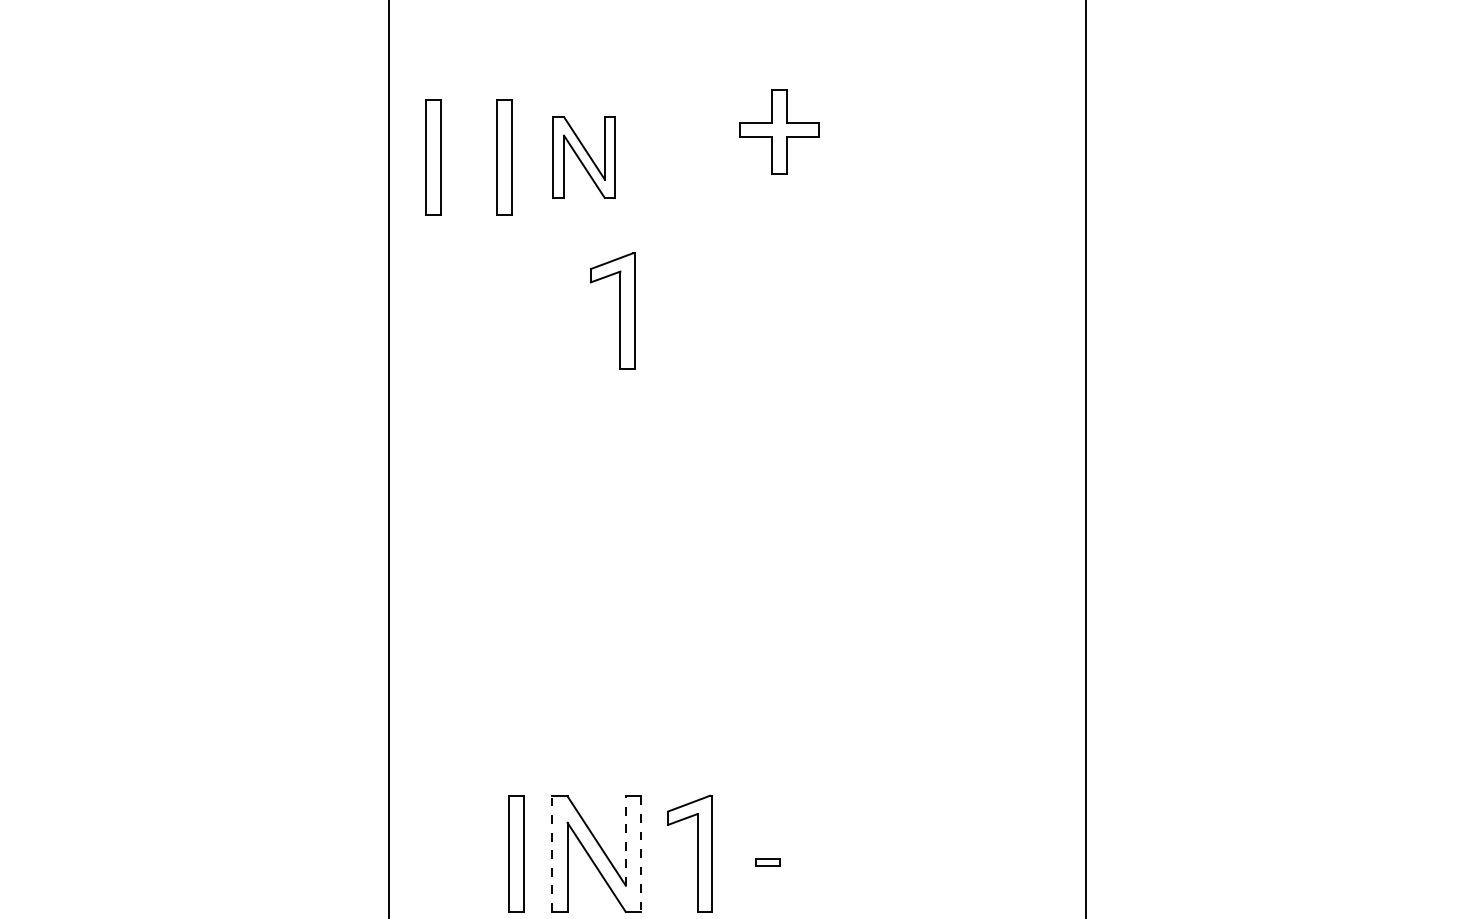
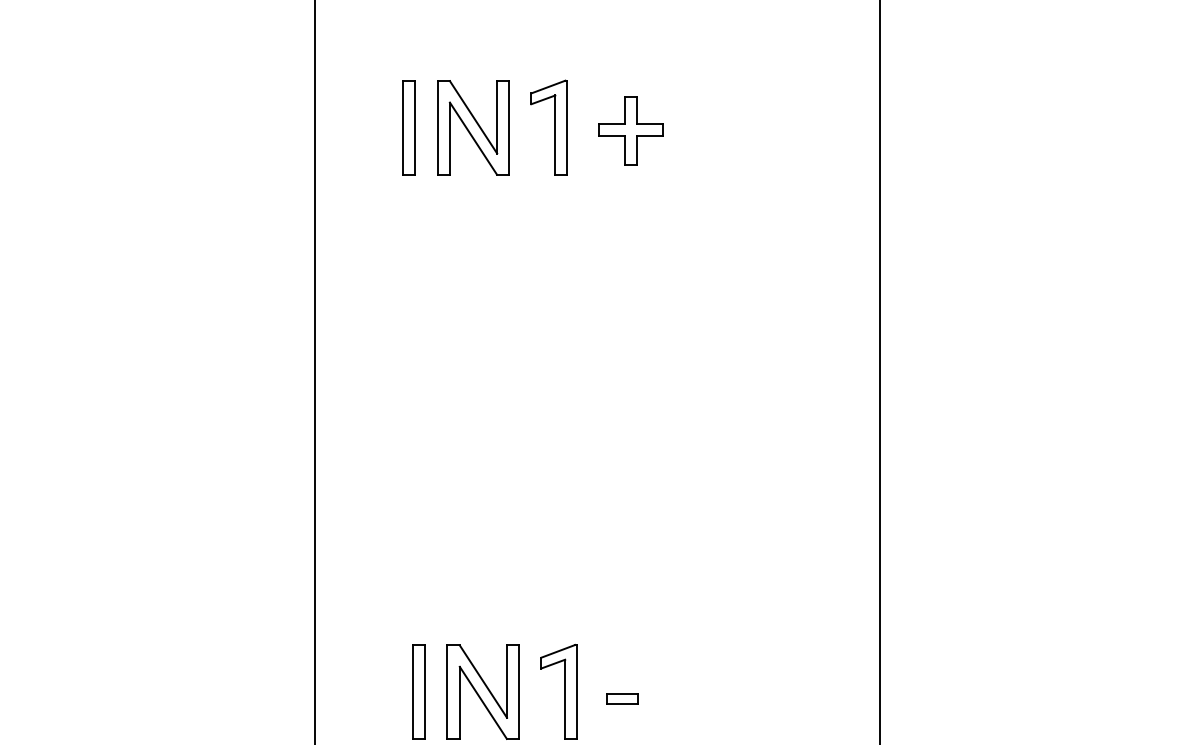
part: (779, 131) -> (631, 131), moved
part: (433, 157) -> (351, 127), removed
part: (584, 157) -> (473, 127), size x1.43
part: (619, 310) -> (554, 127), moved
line: (625, 841) -> (506, 681), dashed -> solid
line: (552, 854) -> (447, 692), dashed -> solid
line: (640, 854) -> (518, 692), dashed -> solid
part: (767, 862) -> (621, 699), size x1.67

